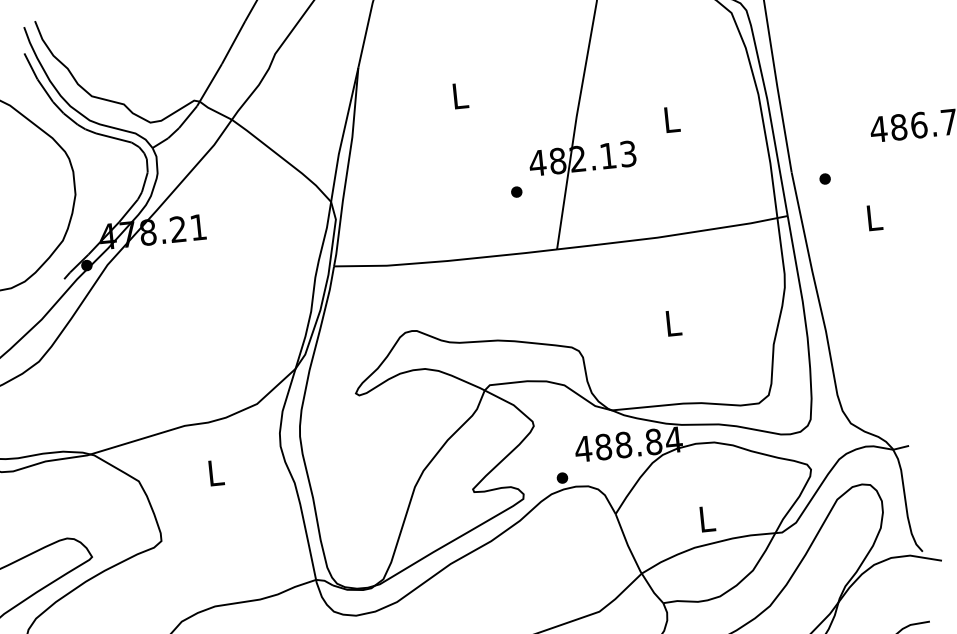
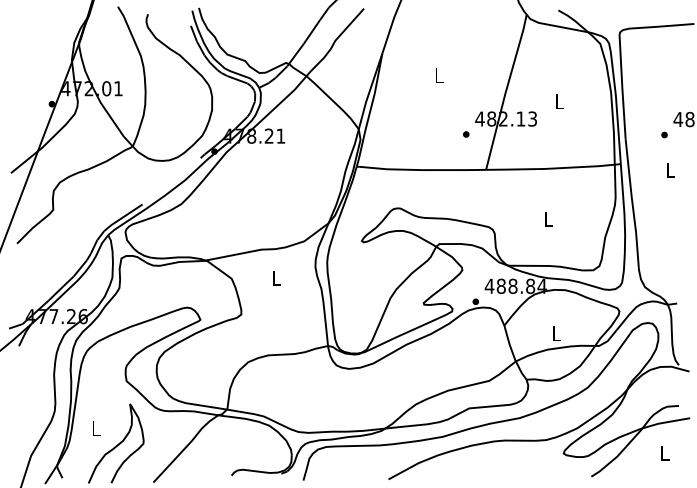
part: (825, 178) -> (664, 134), moved

